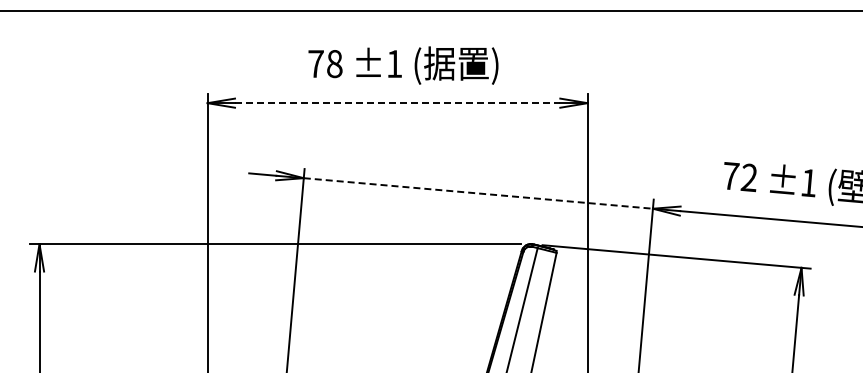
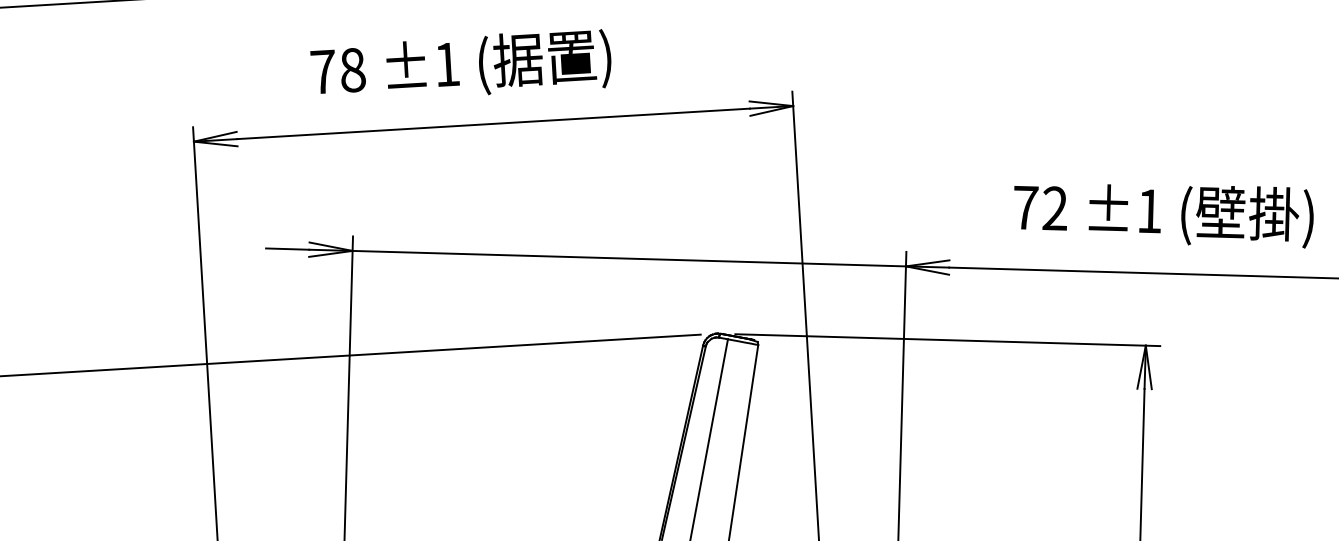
text: (403, 65) -> (461, 66), moved
line: (397, 103) -> (493, 124), dashed -> solid
line: (478, 193) -> (629, 258), dashed -> solid

